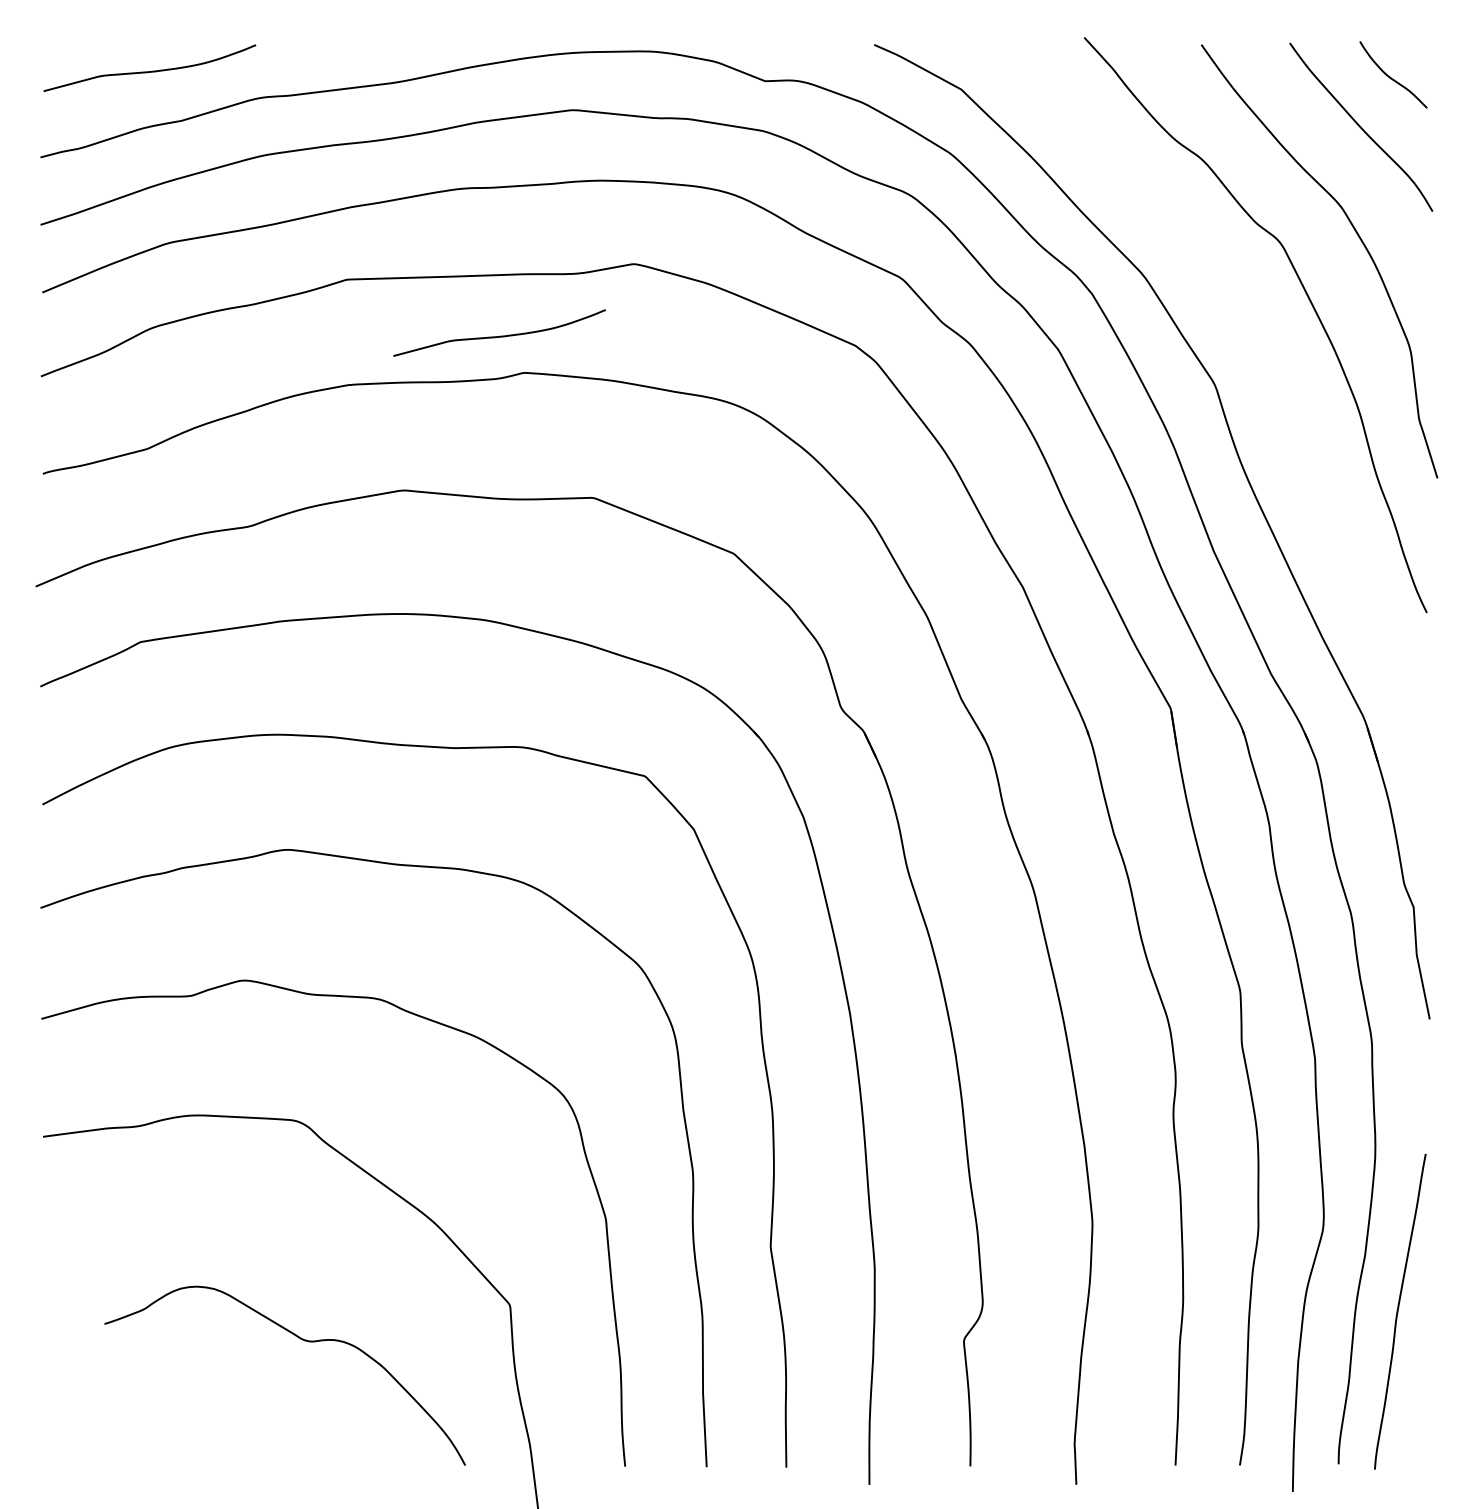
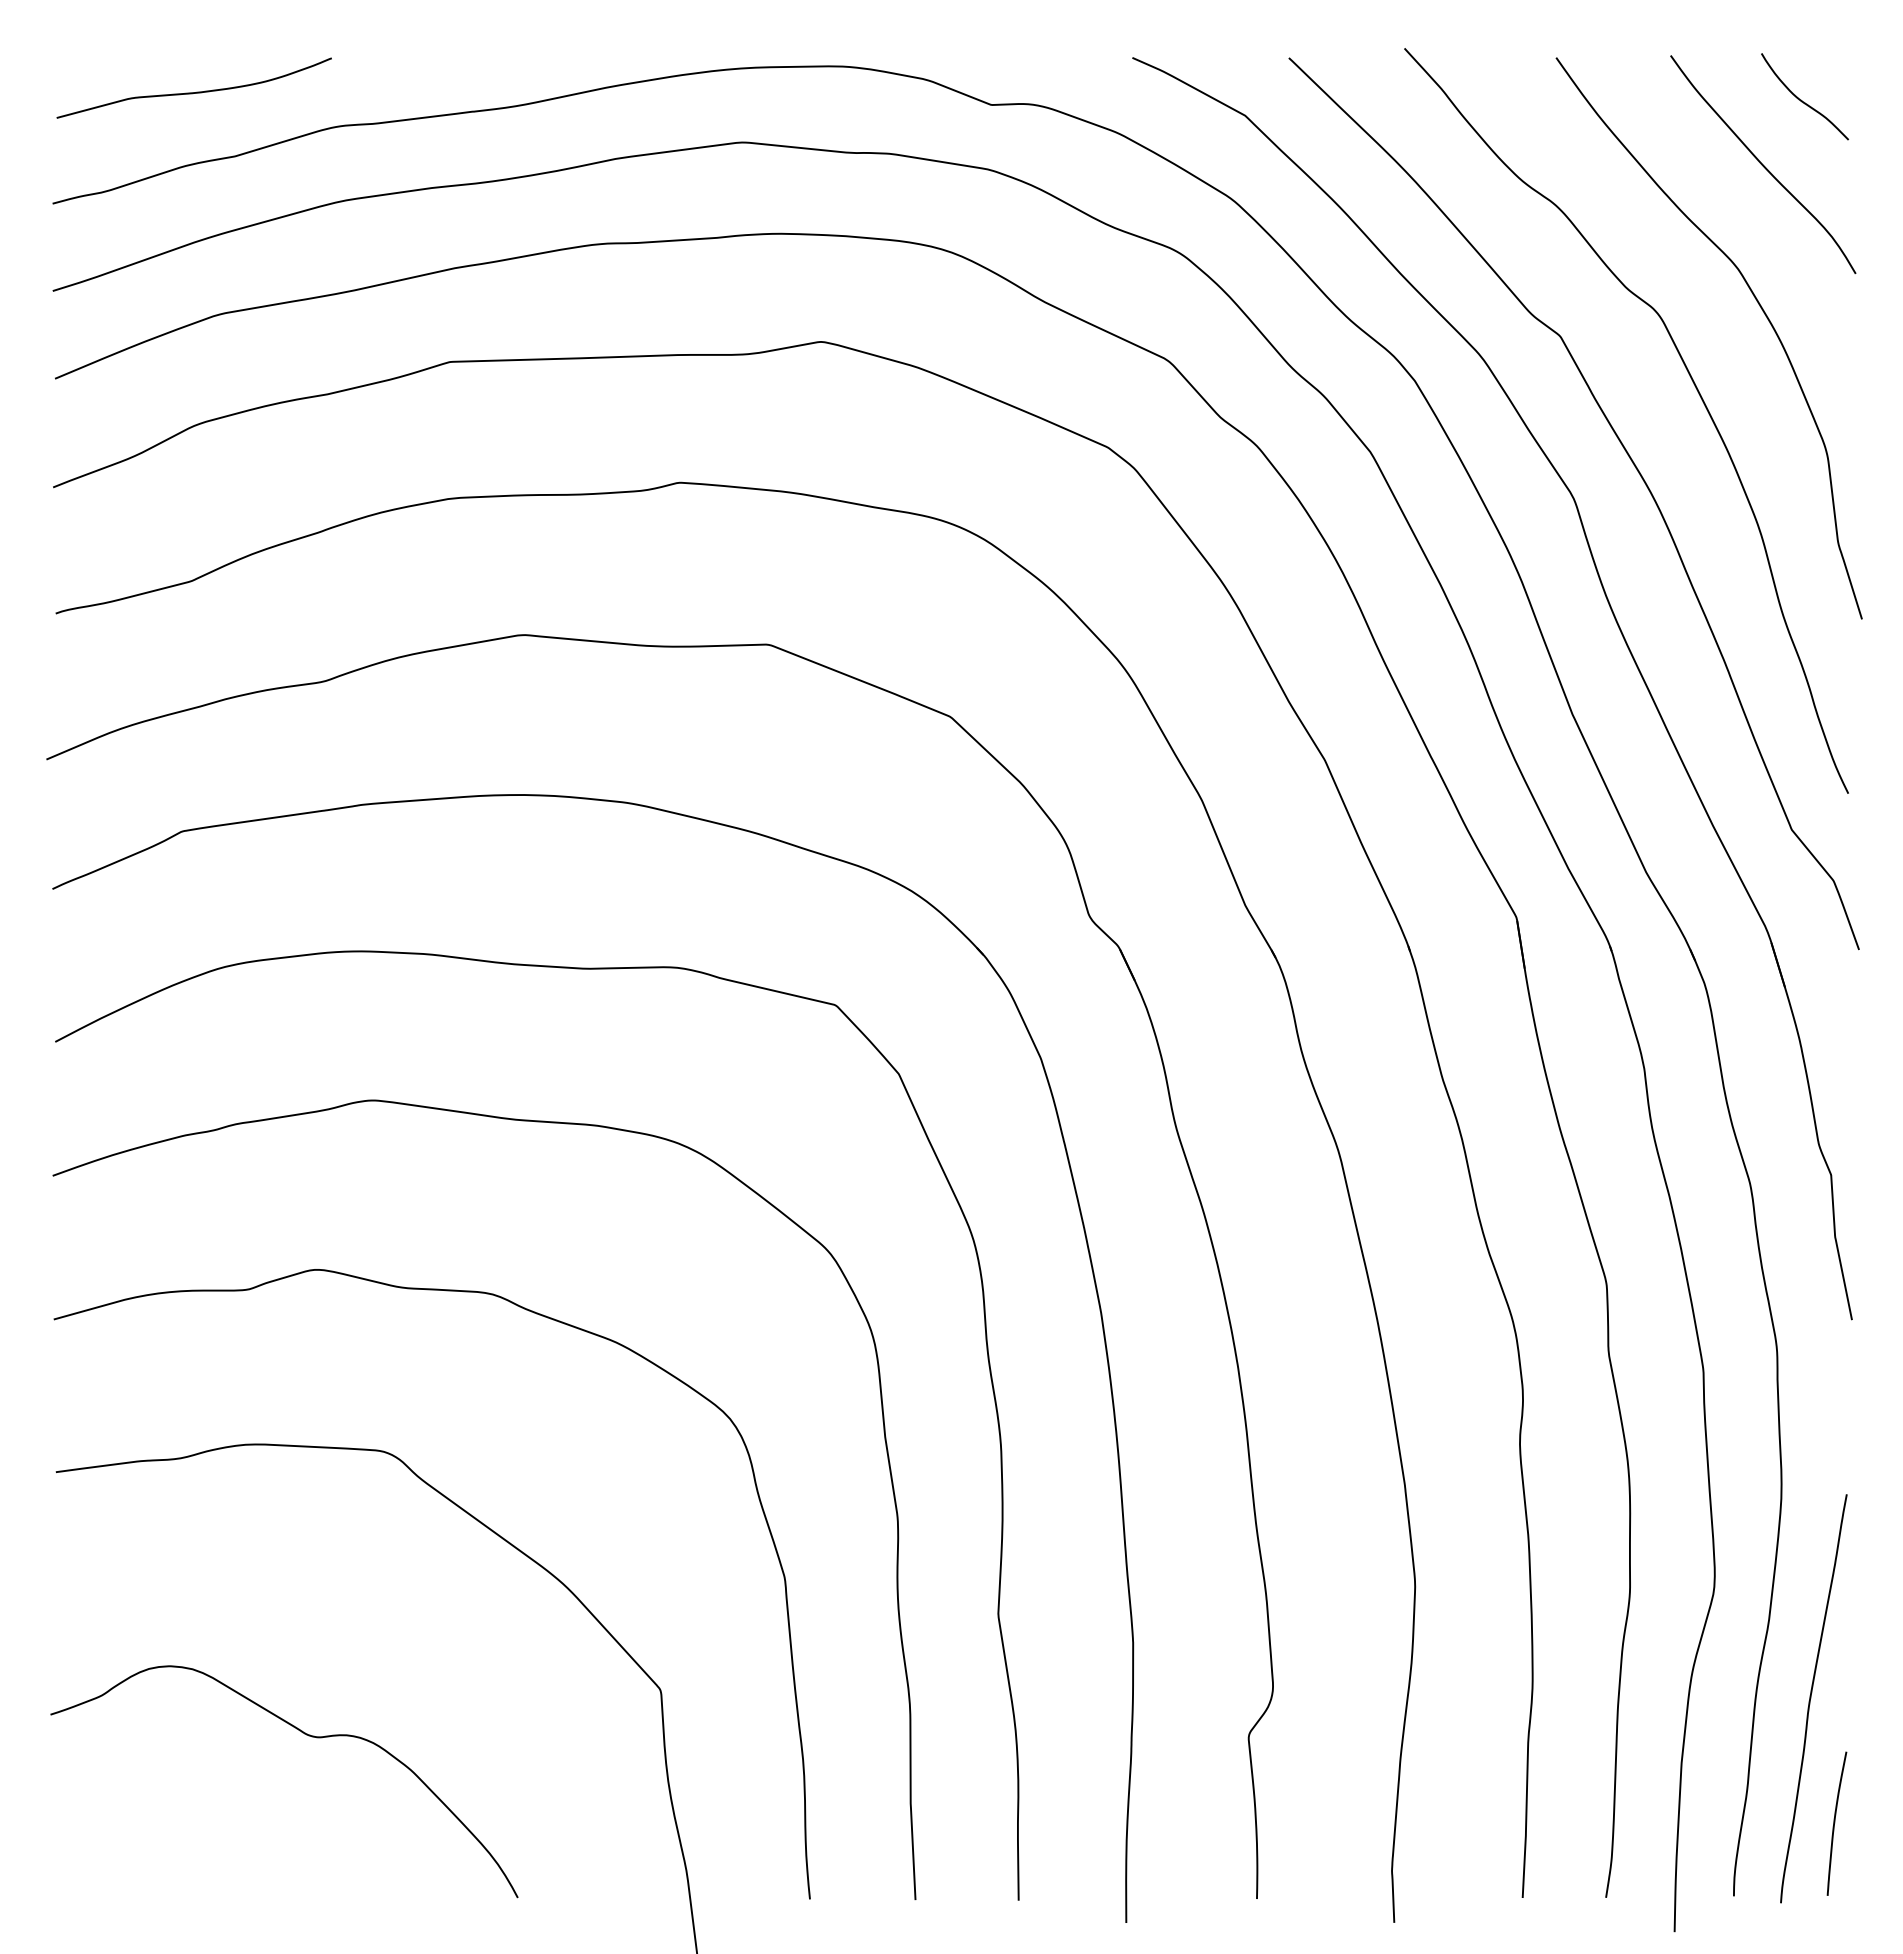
curve: (501, 335) -> (649, 434), removed
curve: (1261, 359) -> (1633, 465), added
curve: (302, 1340) -> (306, 1735), moved
curve: (1417, 1408) -> (1835, 1823), added

